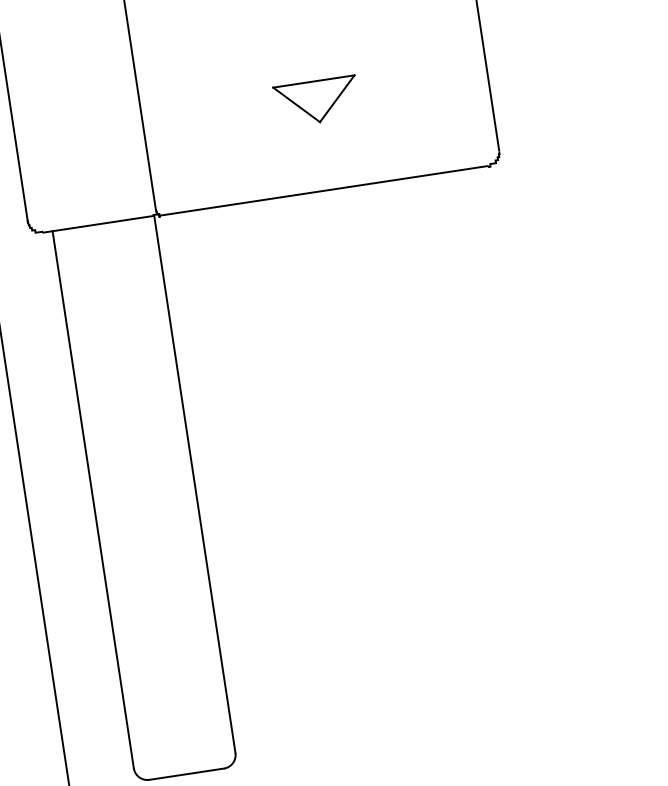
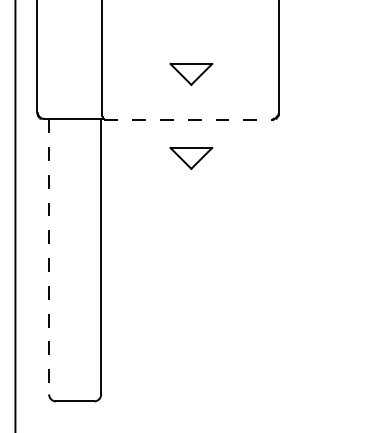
line: (324, 190) -> (188, 119), solid -> dashed
part: (341, 263) -> (191, 157), added
line: (93, 499) -> (49, 256), solid -> dashed

